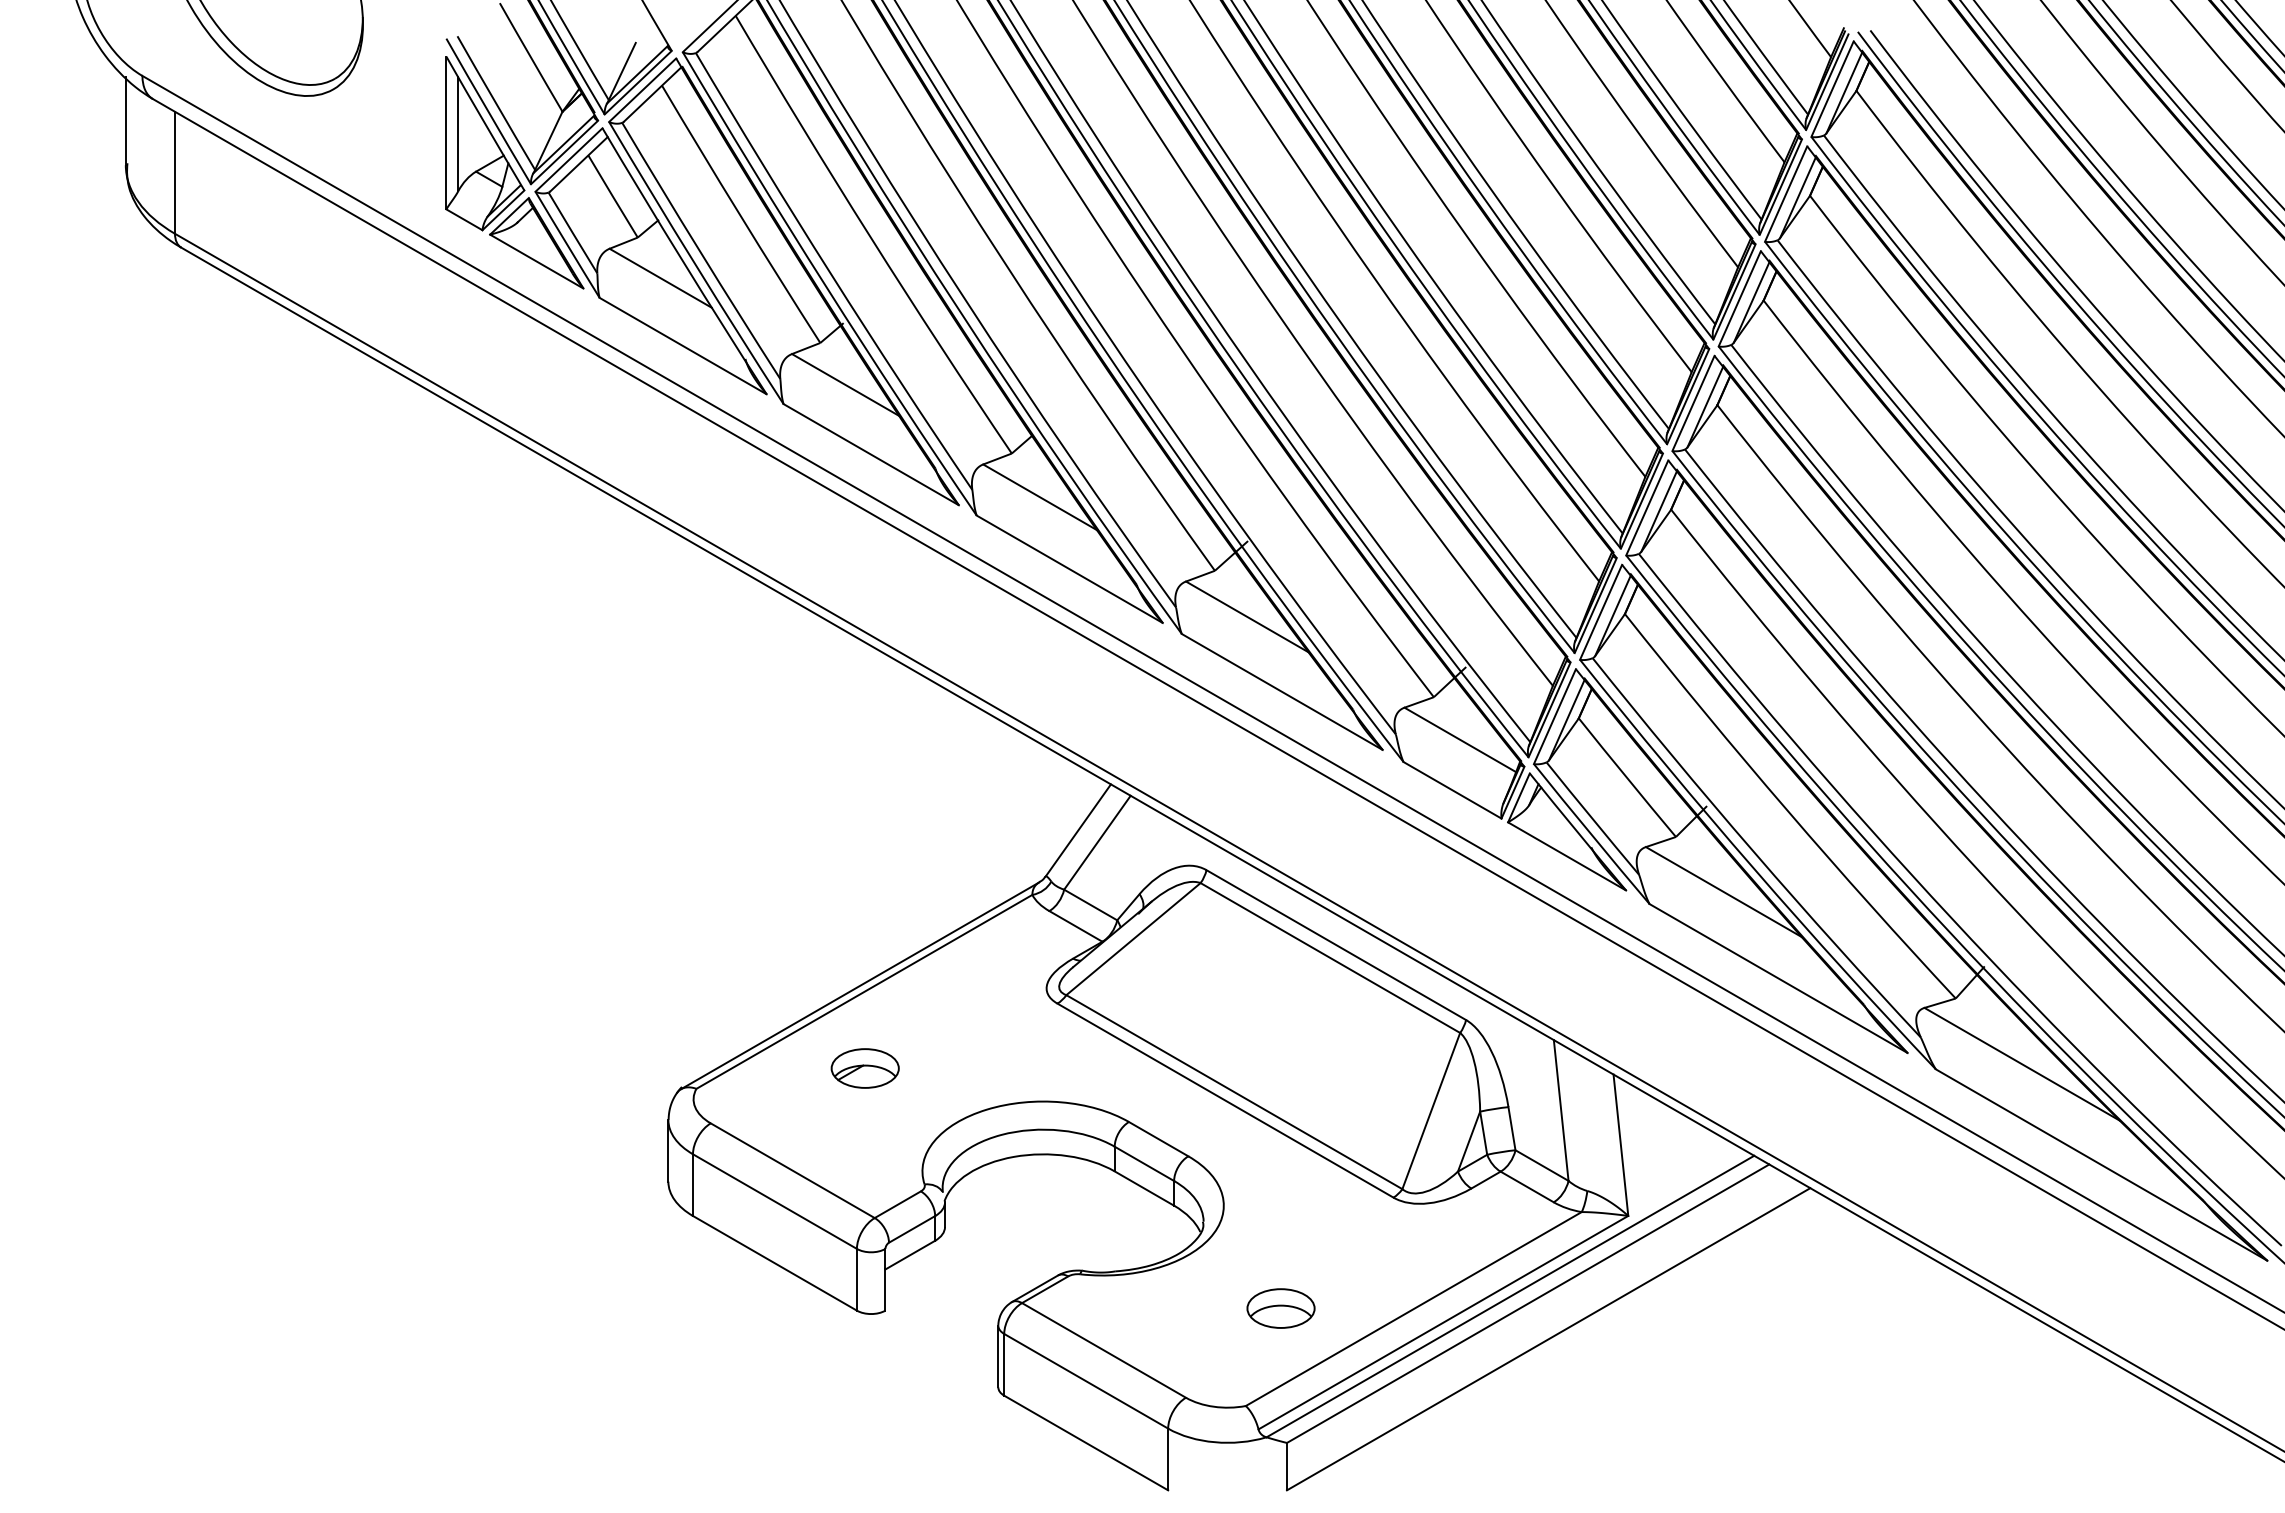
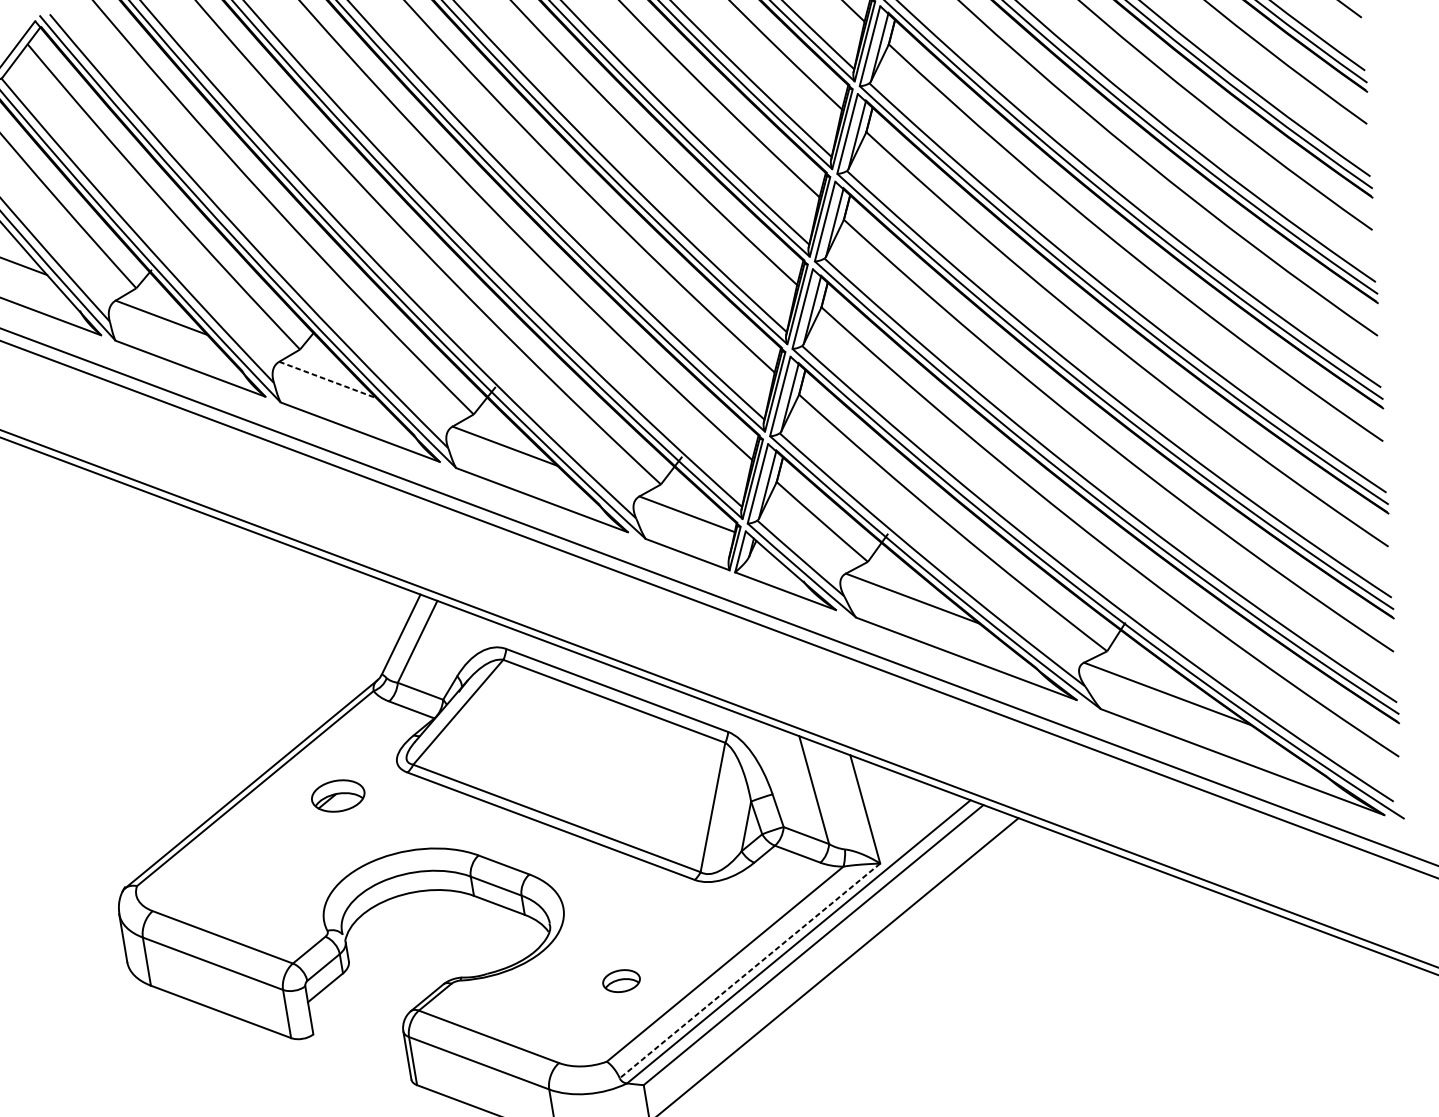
line: (1040, 497) -> (328, 380), solid -> dashed
part: (864, 1068) -> (337, 796), moved
part: (1280, 1308) -> (621, 981), size x0.7
line: (1442, 1322) -> (749, 970), solid -> dashed

